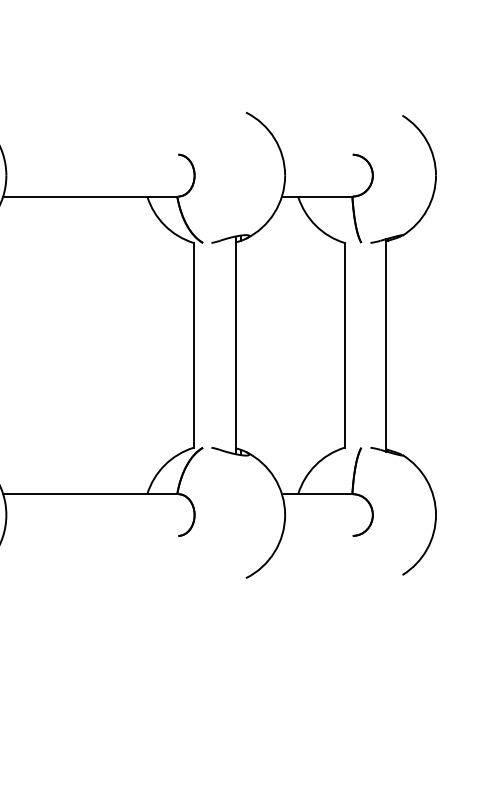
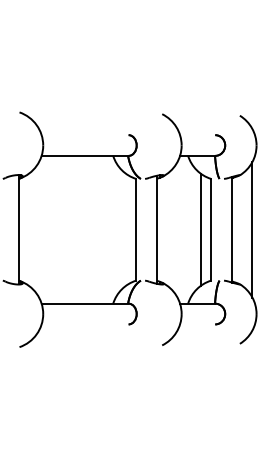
line: (323, 344) -> (200, 229), added
line: (427, 344) -> (252, 229), added

